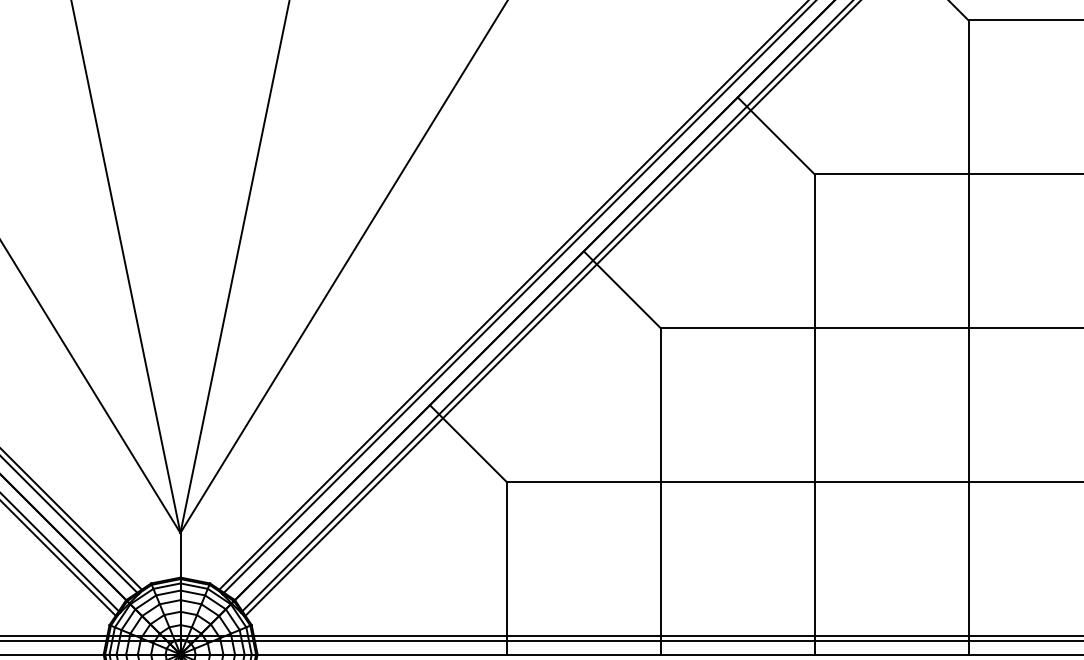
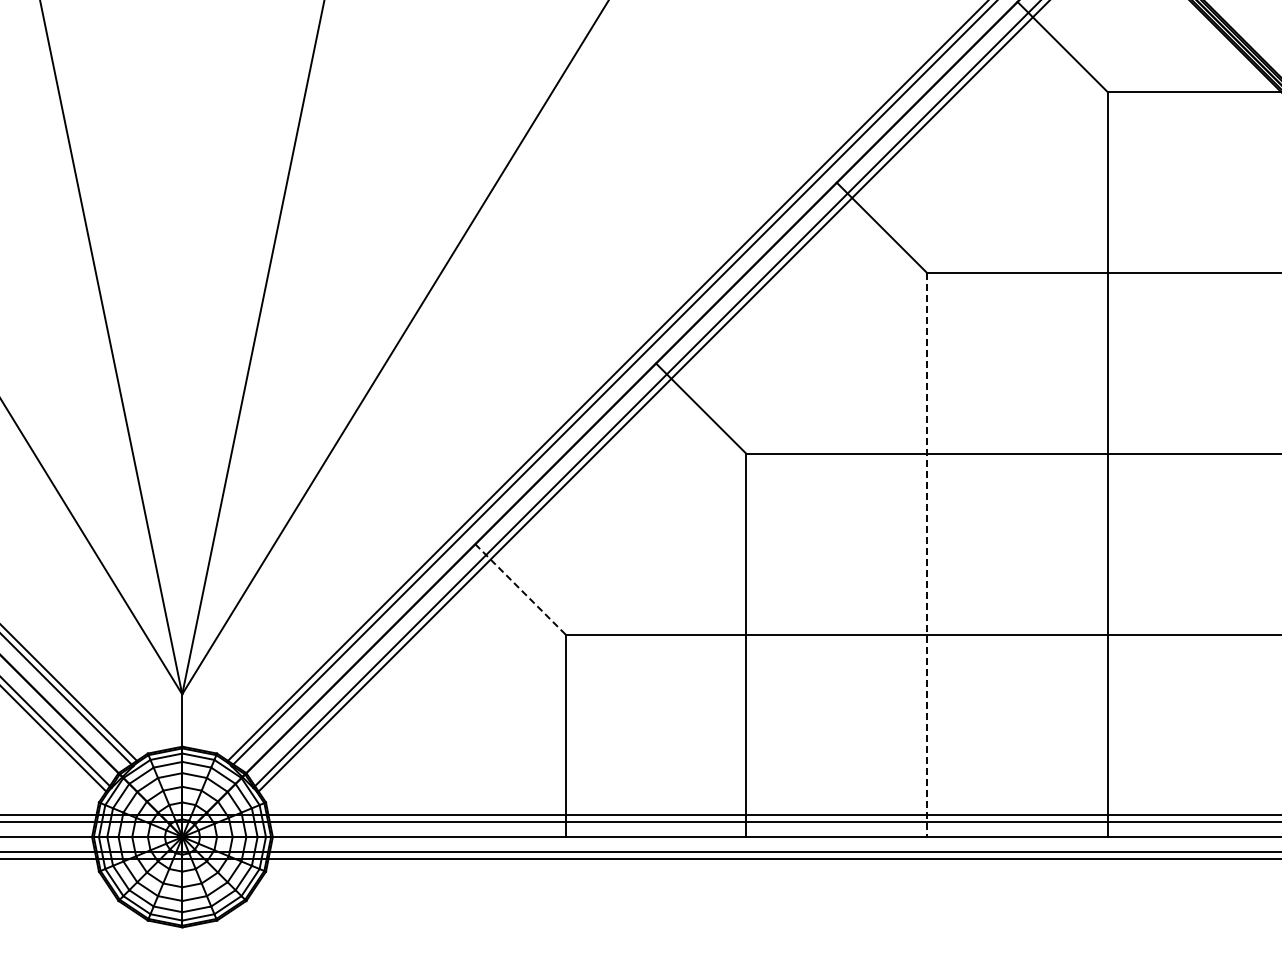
line: (814, 414) -> (927, 555), solid -> dashed
line: (468, 443) -> (520, 589), solid -> dashed

